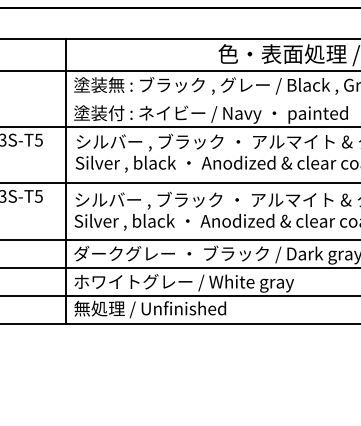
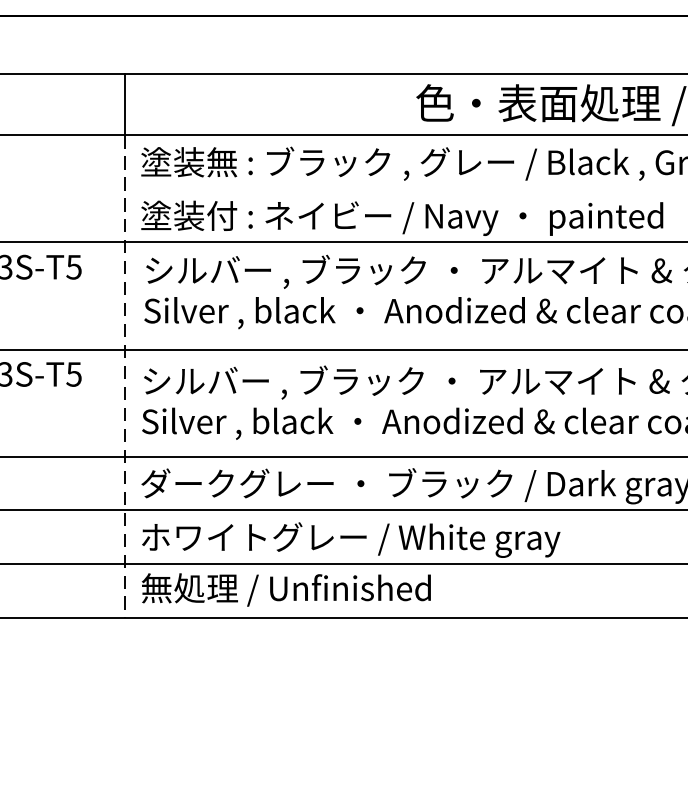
line: (65, 197) -> (124, 376), solid -> dashed

